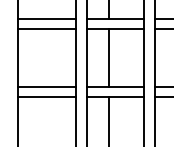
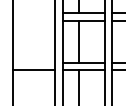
line: (47, 18) -> (34, 13), removed
line: (47, 28) -> (34, 20), removed
line: (47, 86) -> (34, 62), removed

